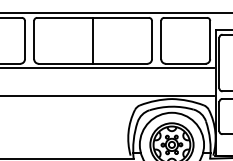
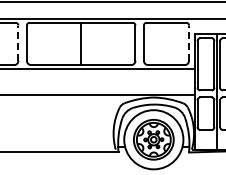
line: (25, 40) -> (18, 43), solid -> dashed
line: (210, 40) -> (189, 43), solid -> dashed

